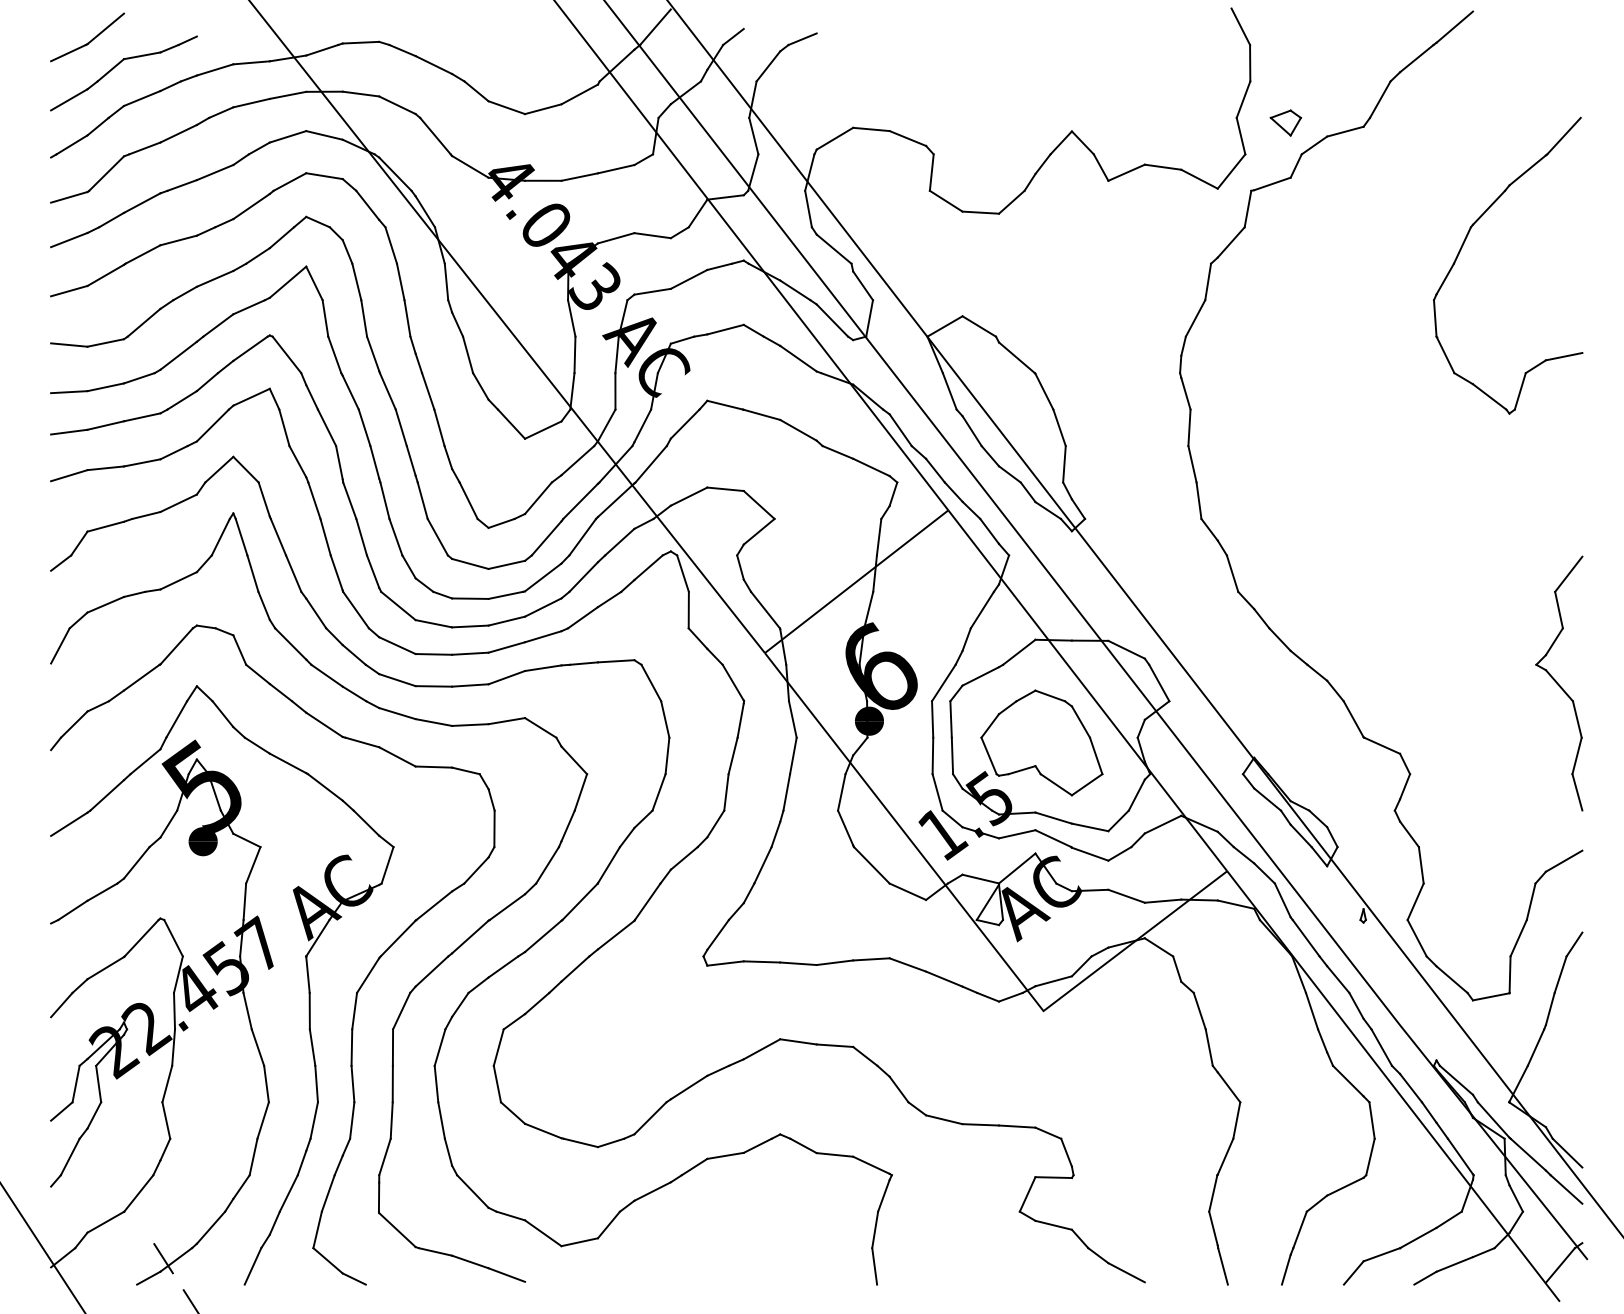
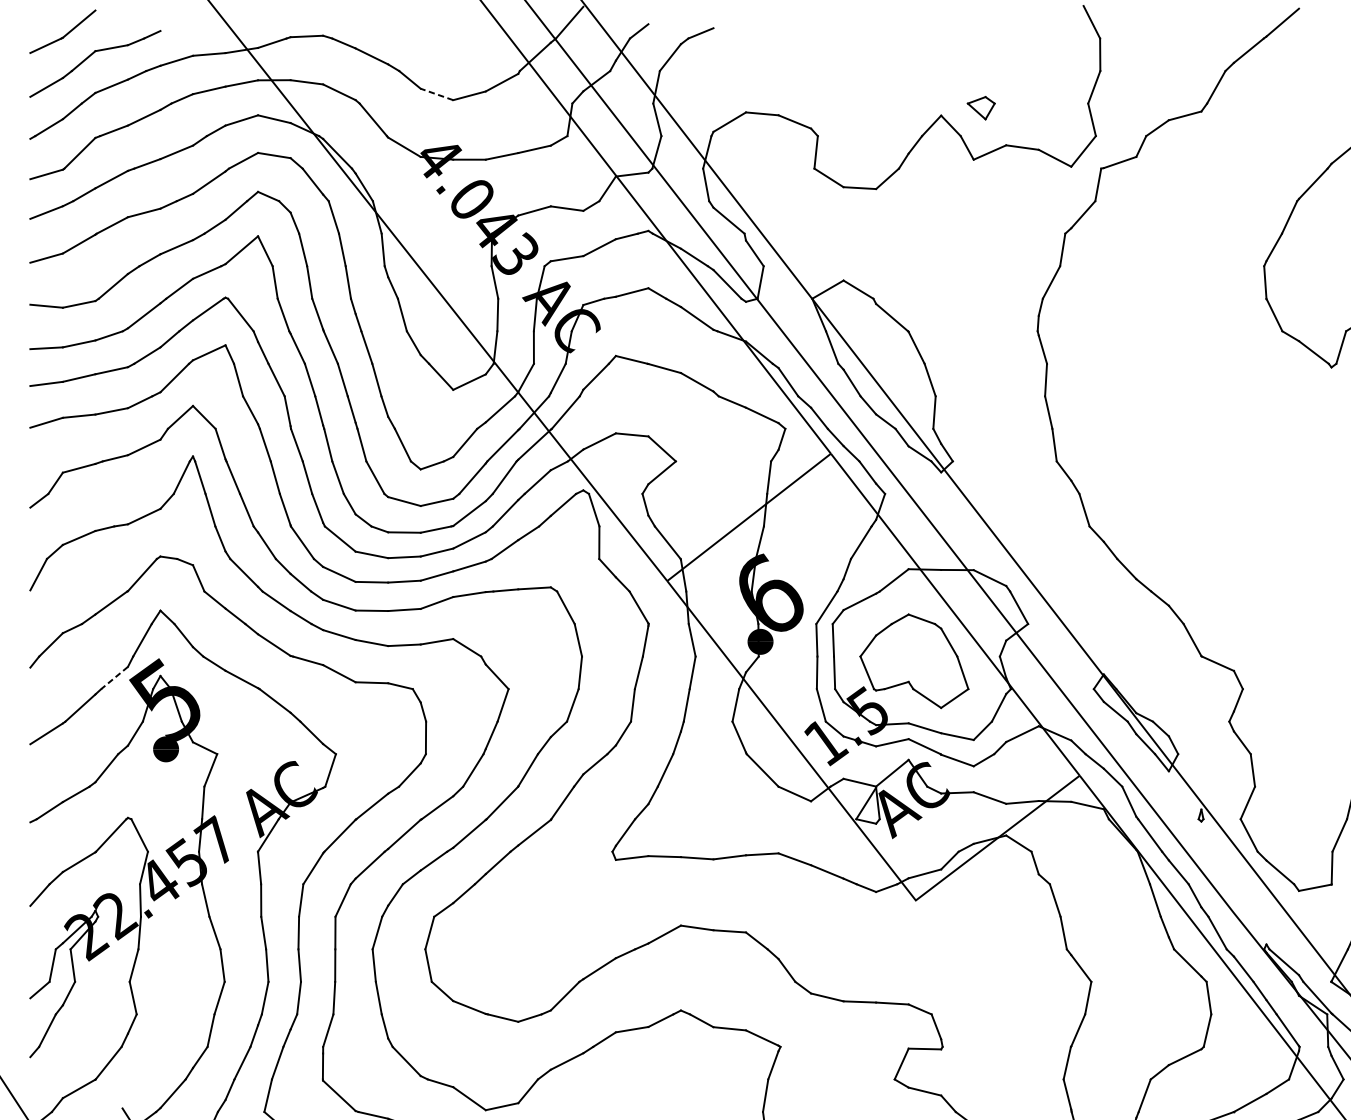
line: (506, 107) -> (436, 94), solid -> dashed
part: (1285, 122) -> (980, 107), moved
line: (145, 762) -> (114, 678), solid -> dashed

